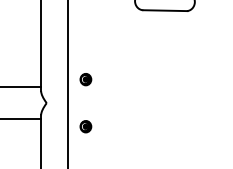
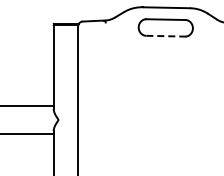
line: (164, 10) -> (165, 36), solid -> dashed
part: (85, 79) -> (93, 98), removed
part: (85, 126) -> (93, 141), removed

